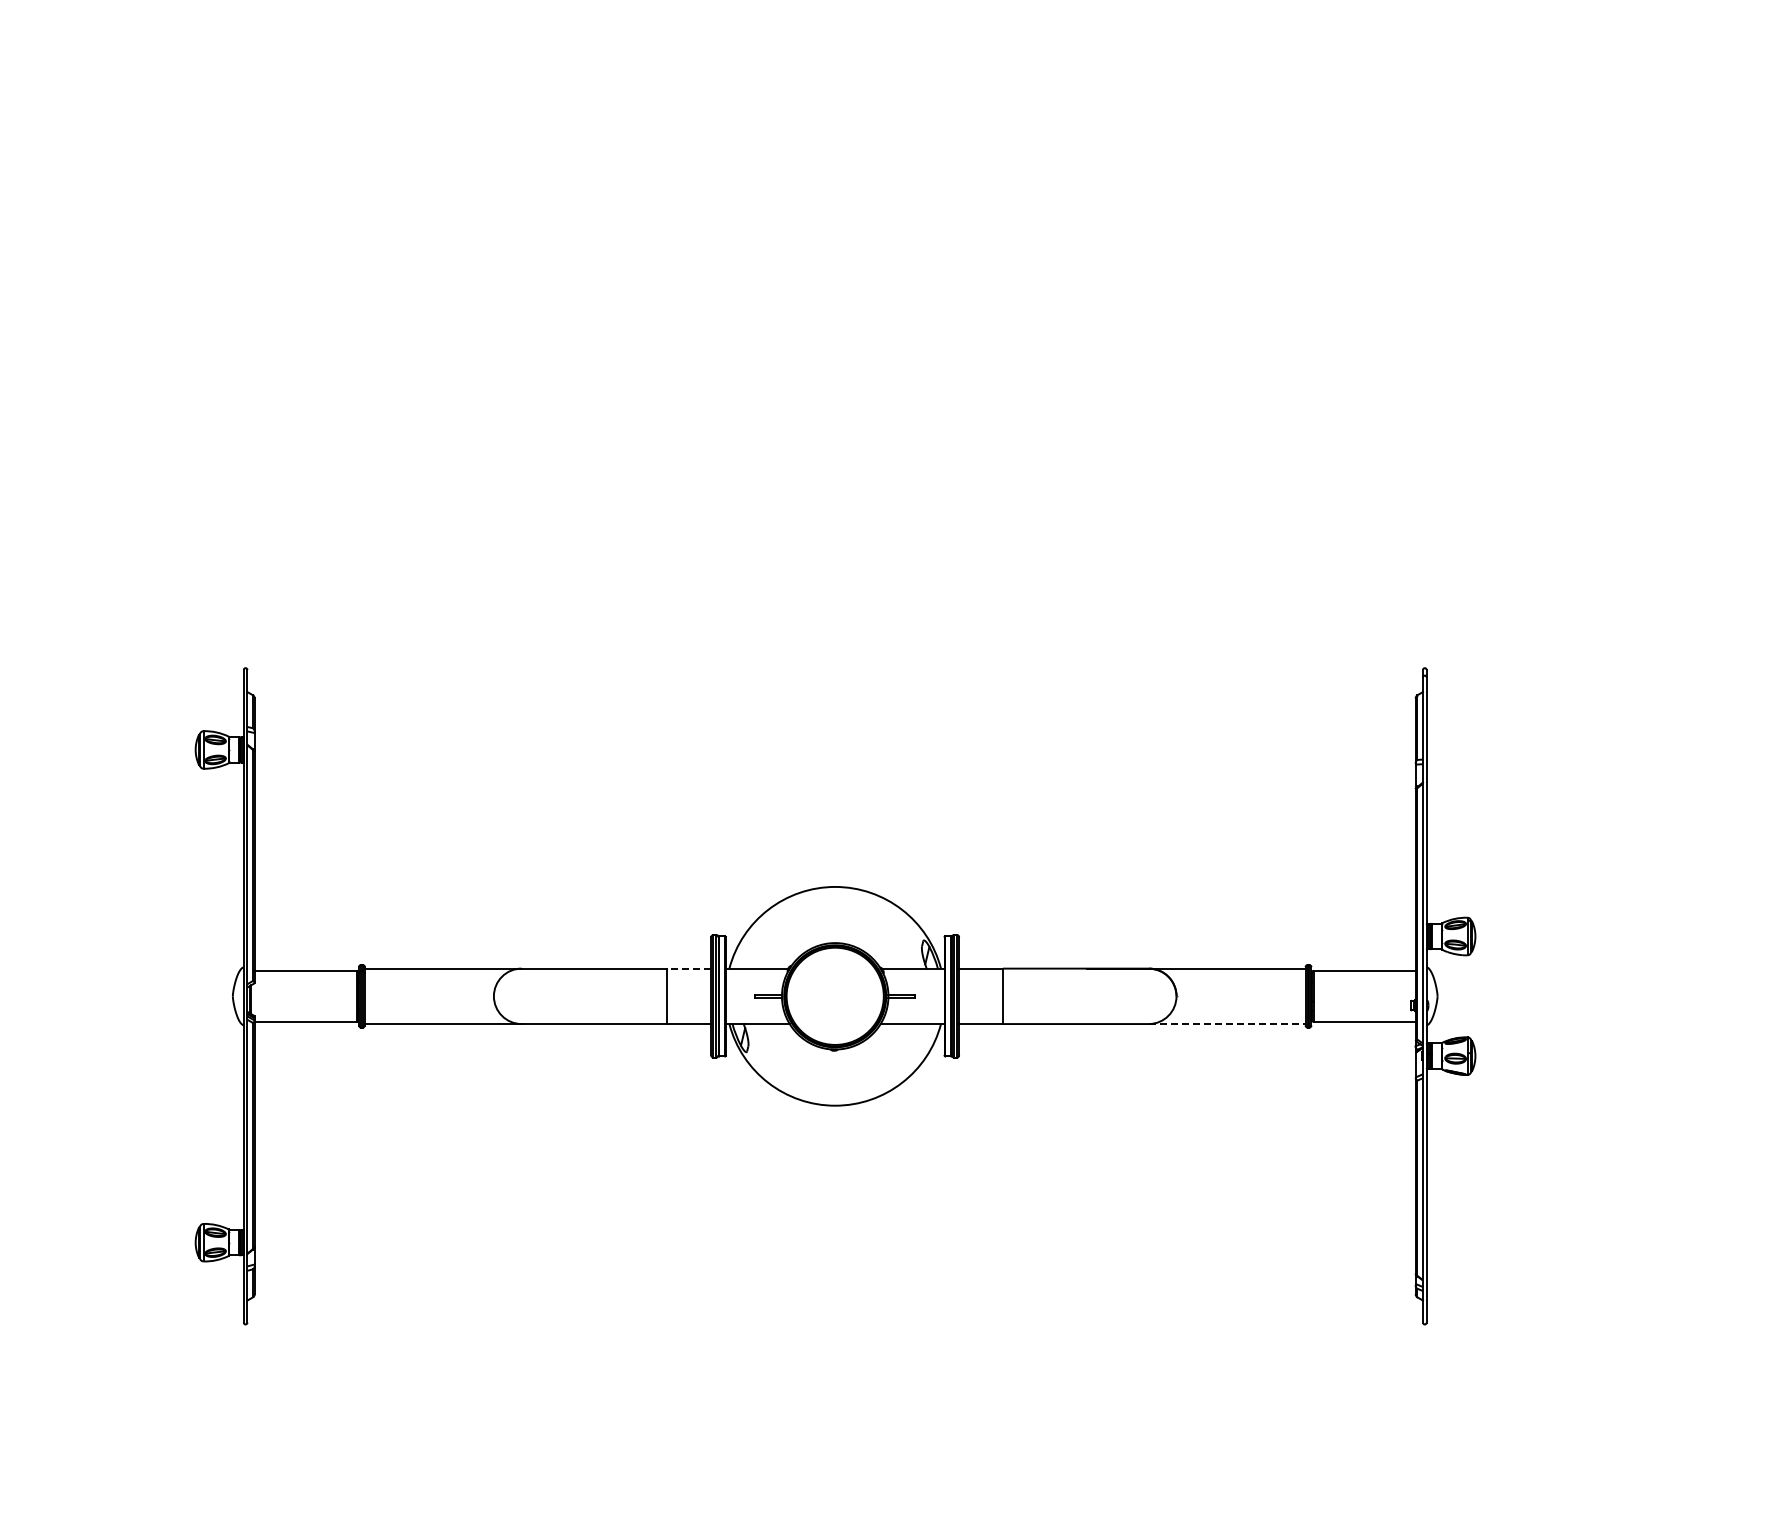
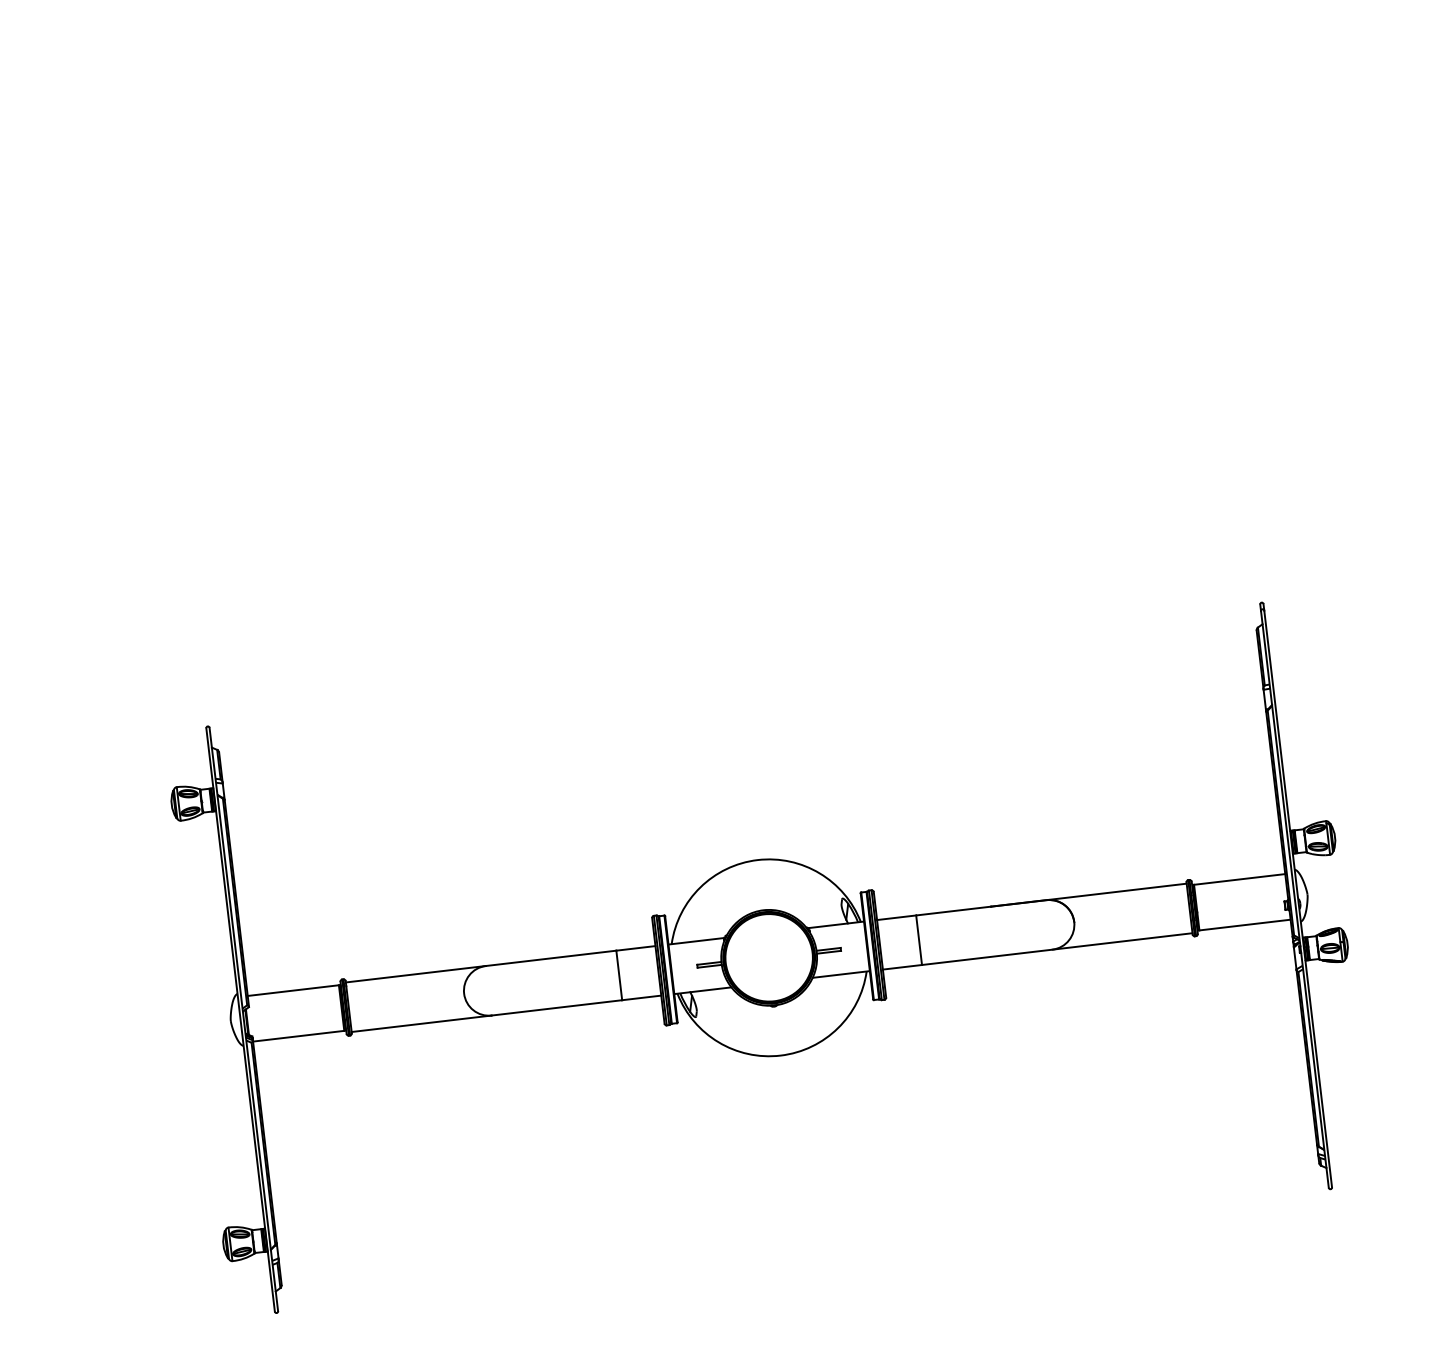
line: (689, 968) -> (636, 948), dashed -> solid
line: (1227, 1024) -> (1122, 941), dashed -> solid

